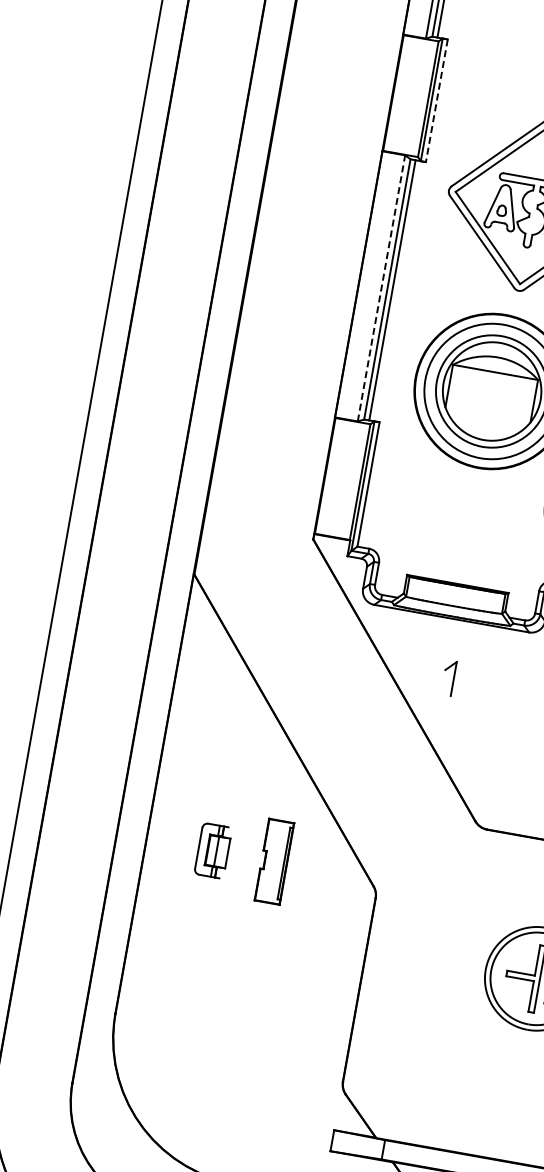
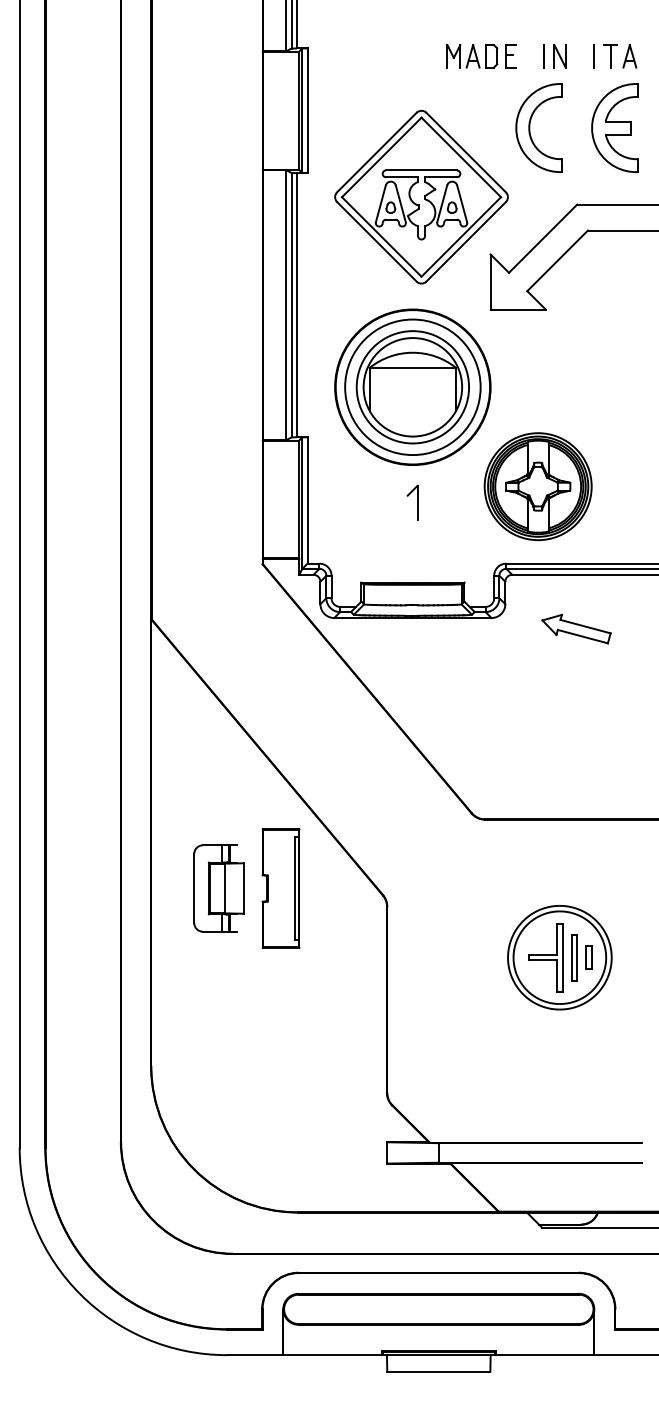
line: (436, 101) -> (307, 111), dashed -> solid
line: (381, 287) -> (285, 304), dashed -> solid
part: (448, 677) -> (412, 502), moved
part: (212, 850) -> (218, 888), size x1.67
part: (273, 861) -> (280, 888), size x1.43

